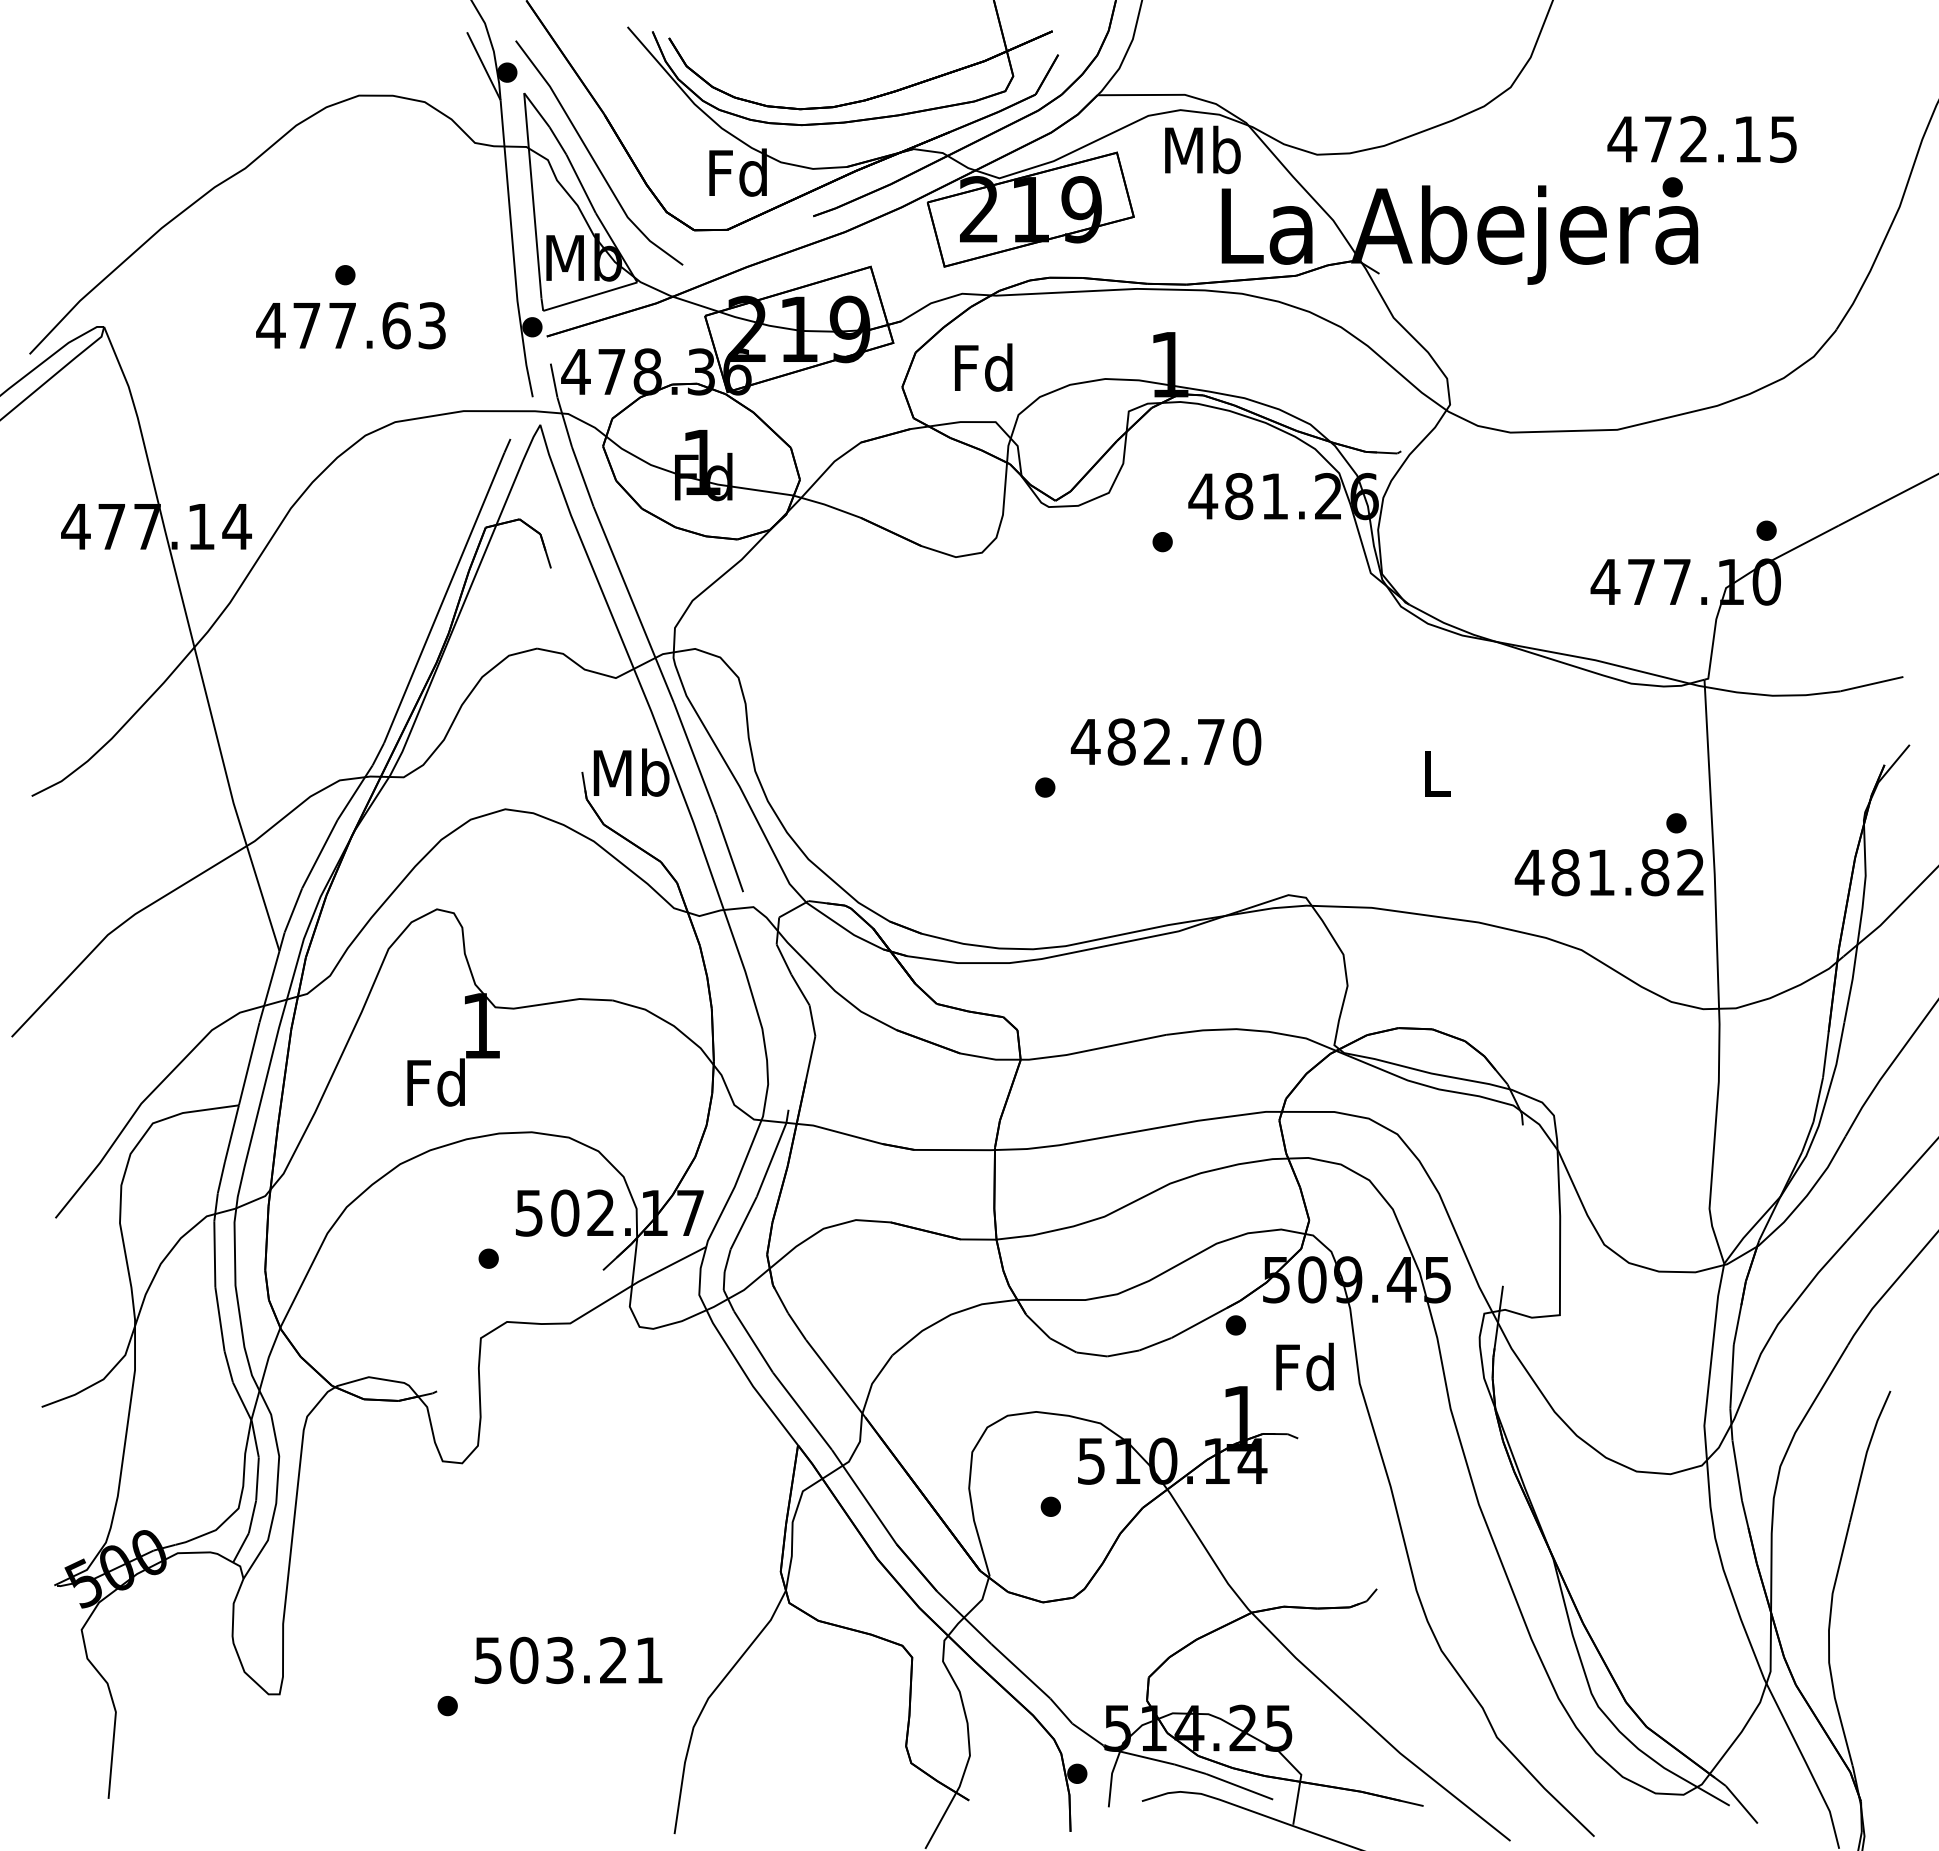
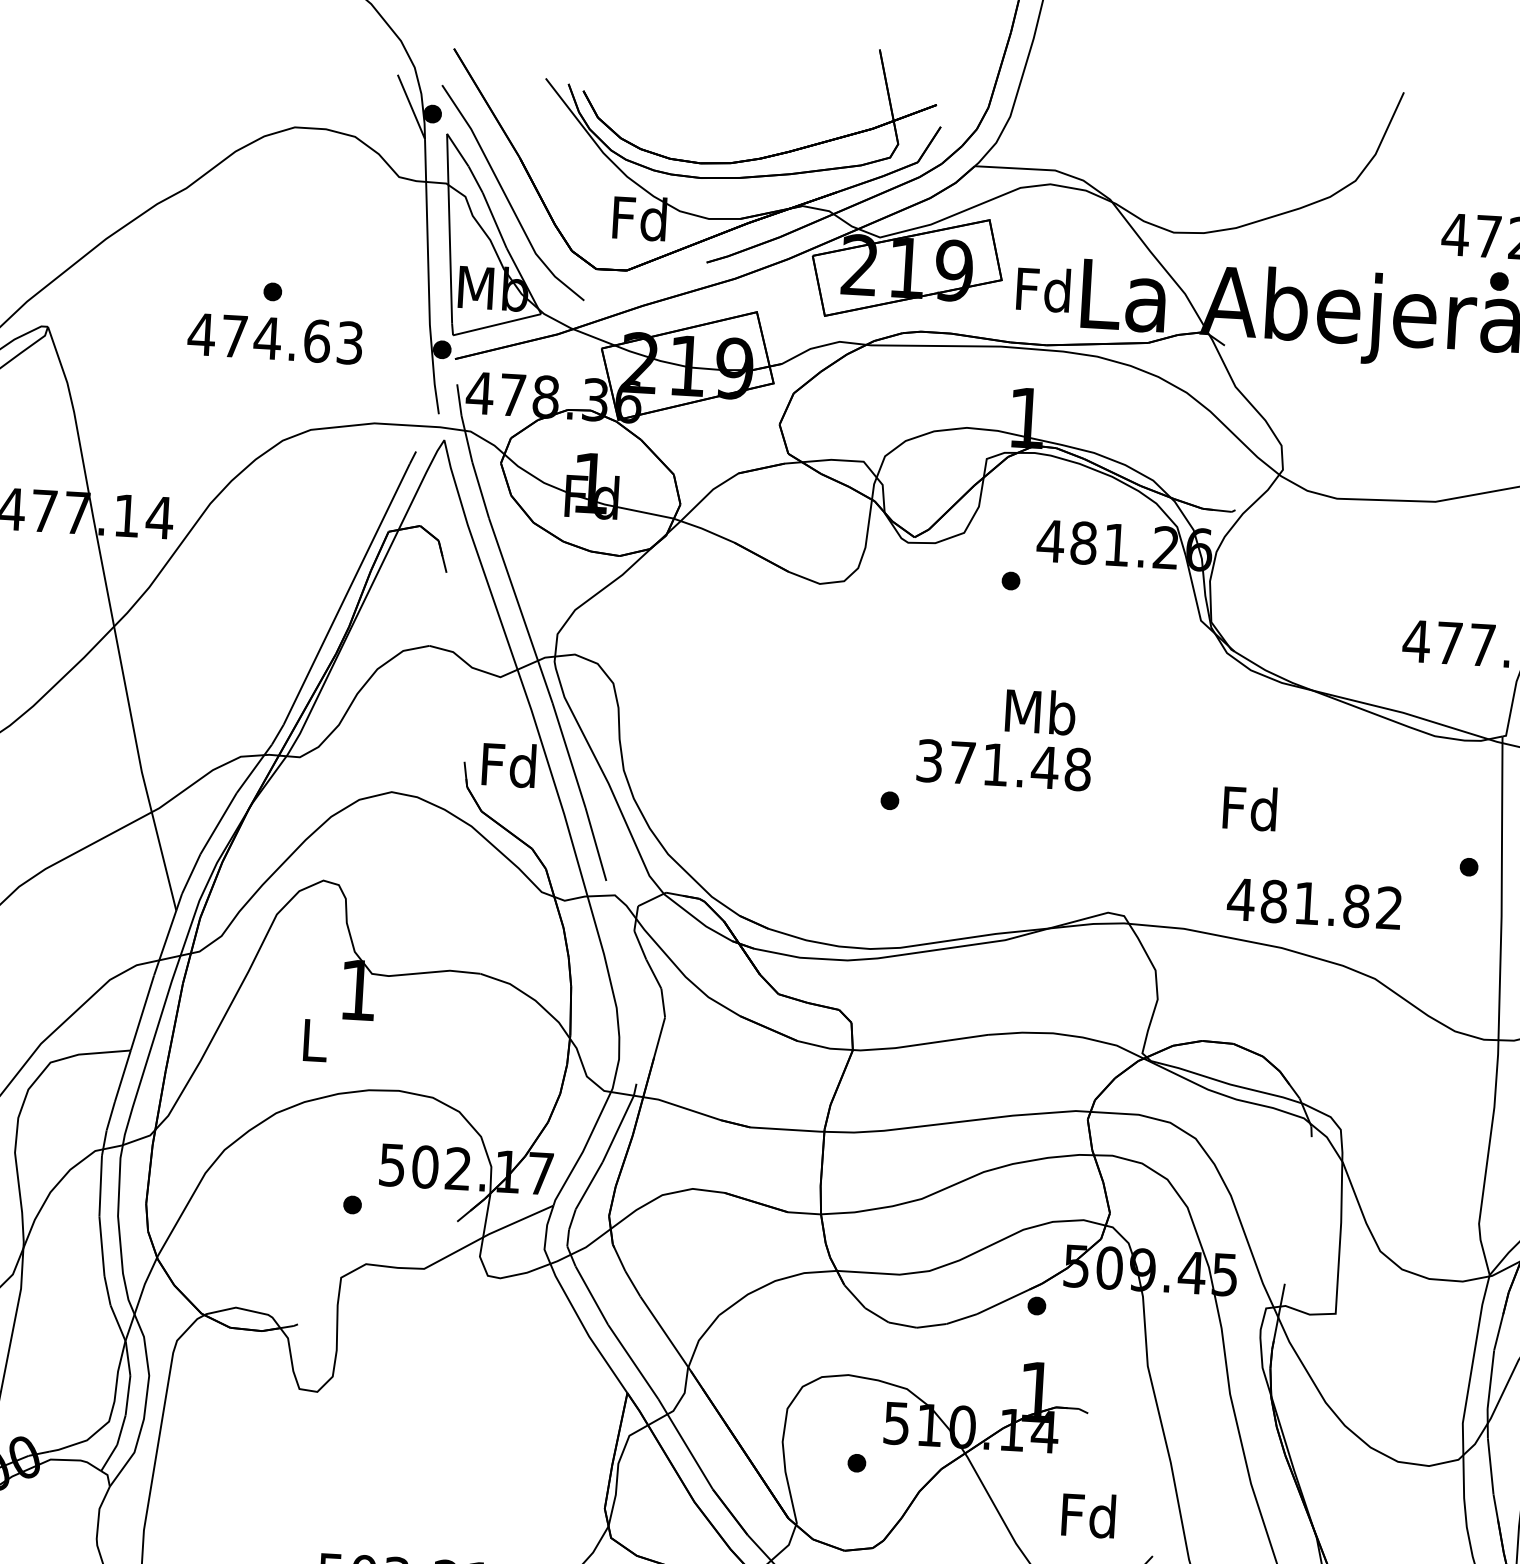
text: (1202, 149) -> (1040, 711), moved
text: (342, 325) -> (267, 338), 477.63 -> 474.63
text: (983, 367) -> (1043, 289), moved
text: (1165, 741) -> (1003, 764), 482.70 -> 371.48
text: (631, 772) -> (509, 764), Mb -> Fd
text: (1435, 773) -> (1249, 808), L -> Fd
text: (1608, 872) -> (1313, 903), moved
text: (435, 1082) -> (312, 1039), Fd -> L
text: (1304, 1366) -> (1088, 1515), moved

